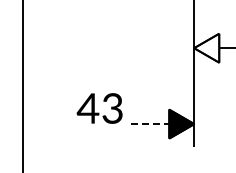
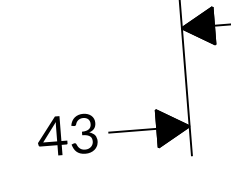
fill: (206, 47) -> (197, 26), added
text: (99, 108) -> (67, 135), moved
line: (150, 124) -> (133, 131), dashed -> solid

